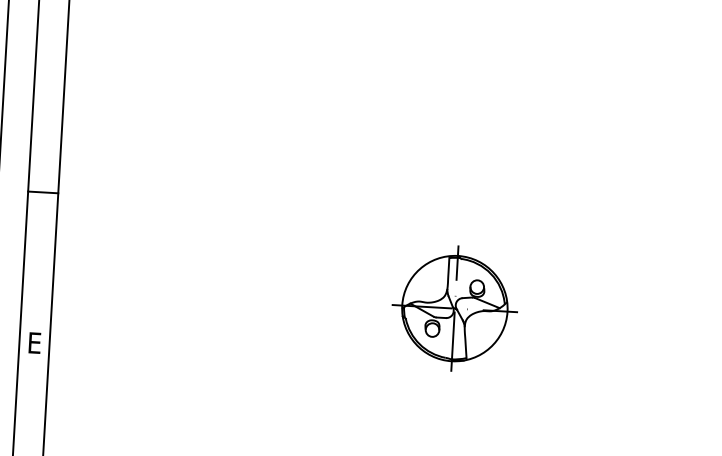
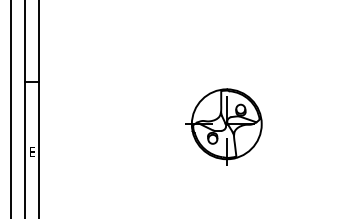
part: (449, 311) -> (223, 126), size x1.43

